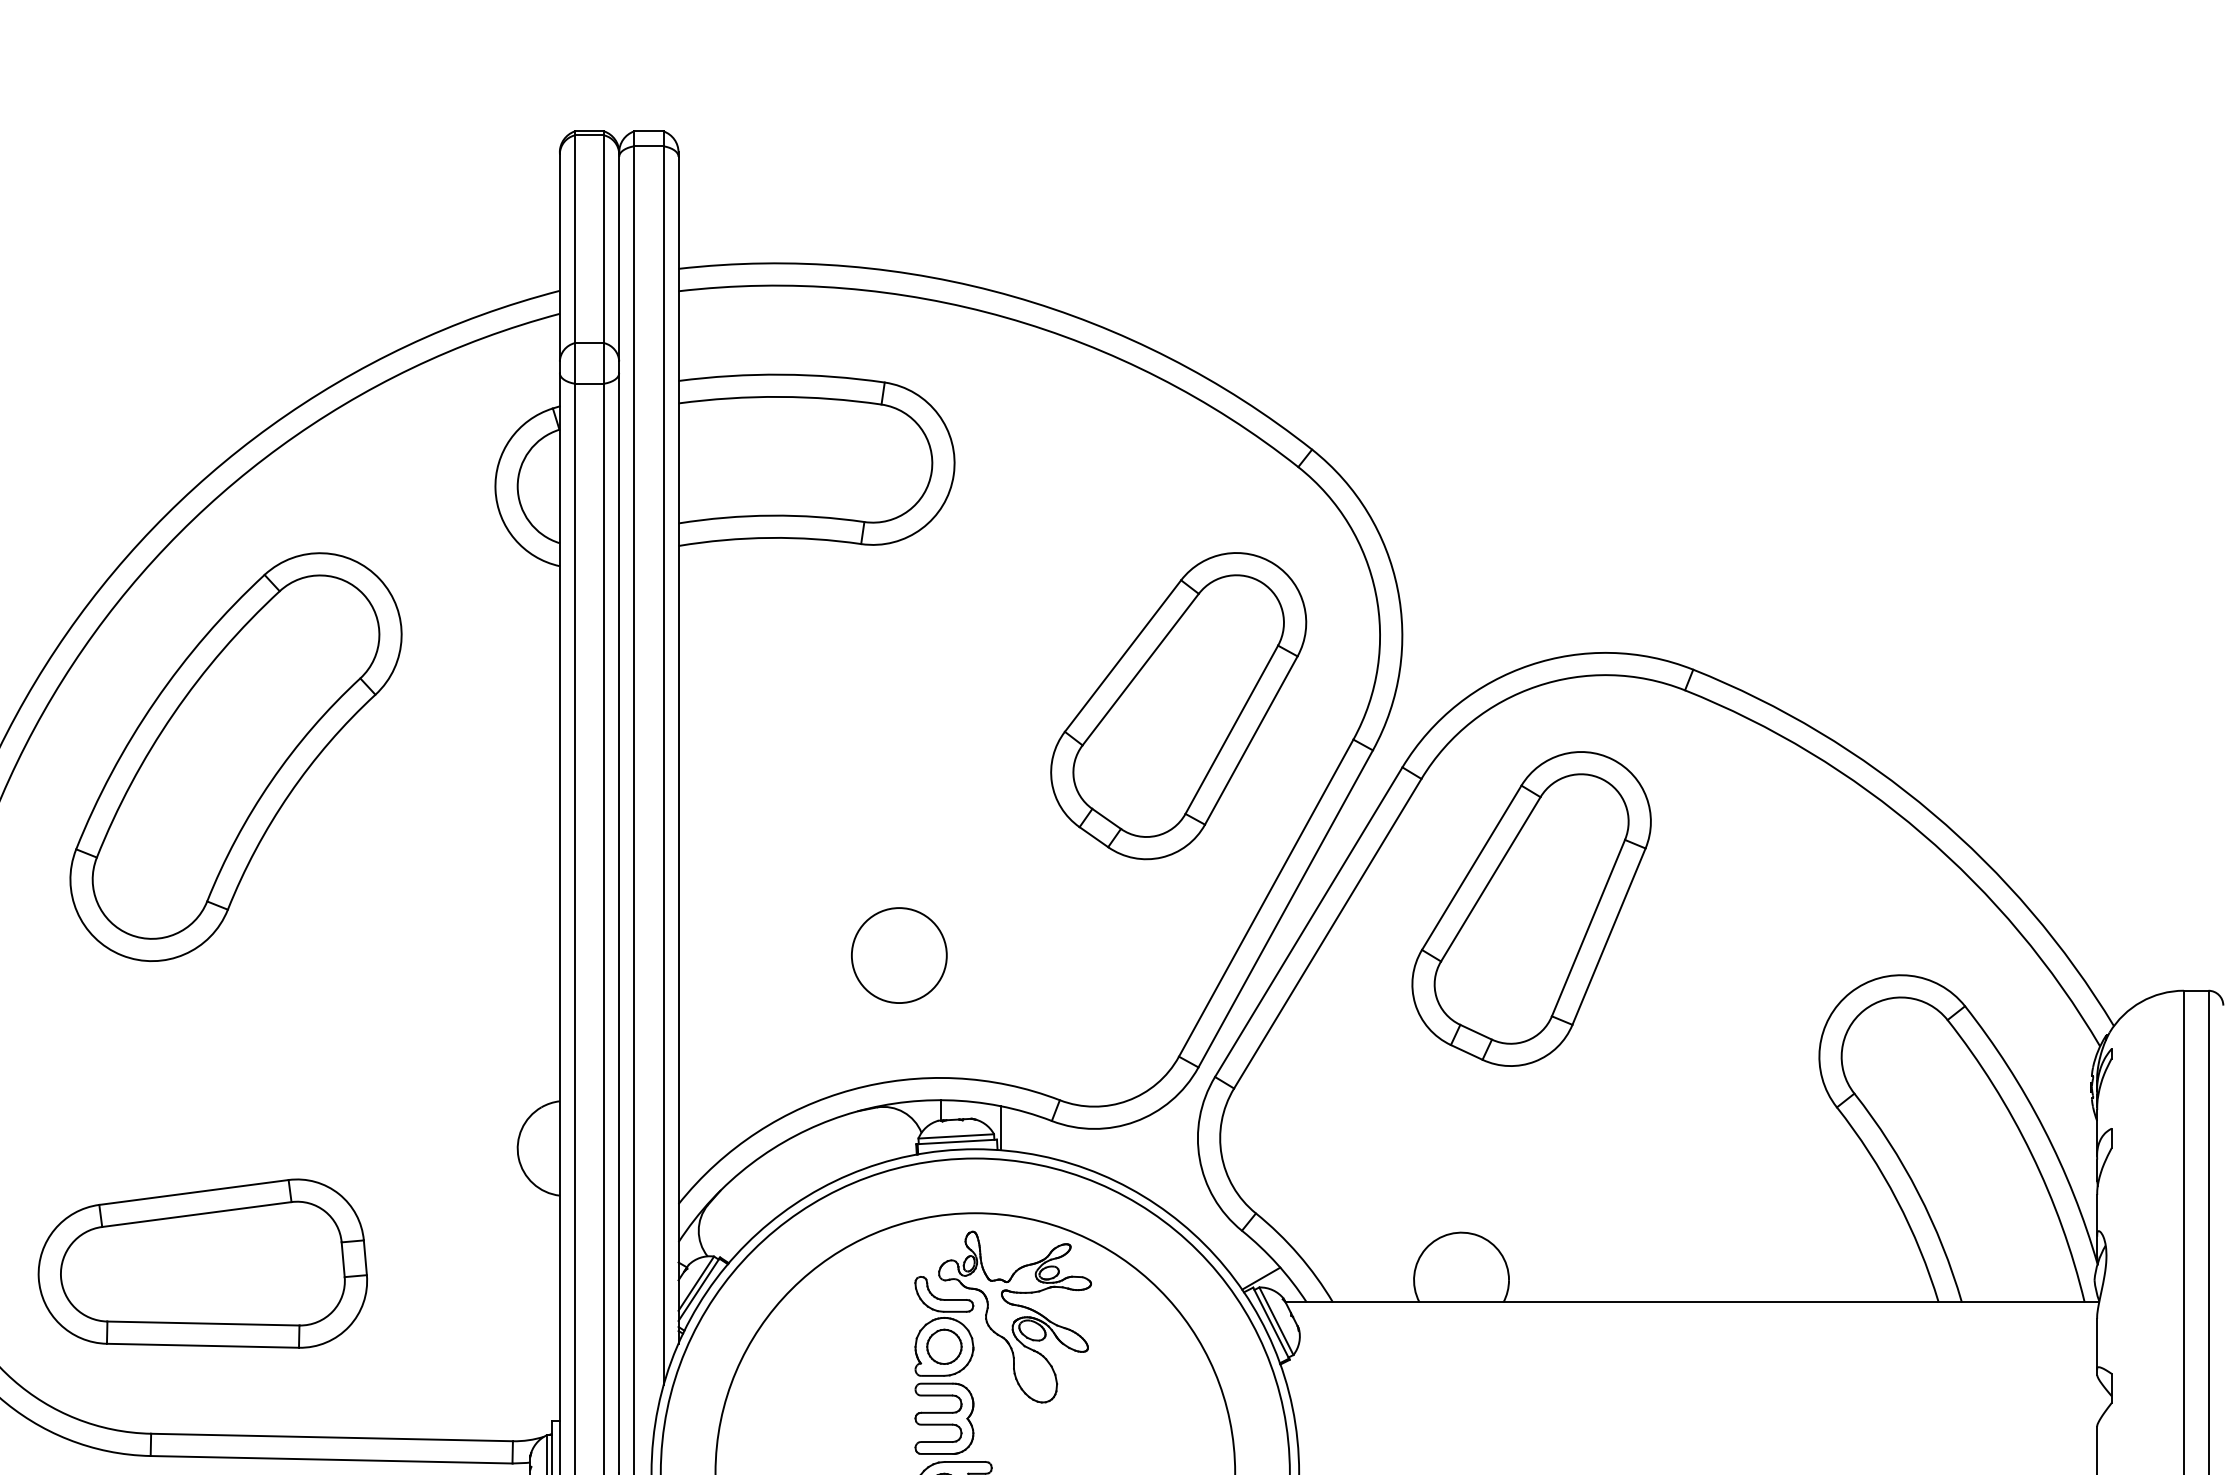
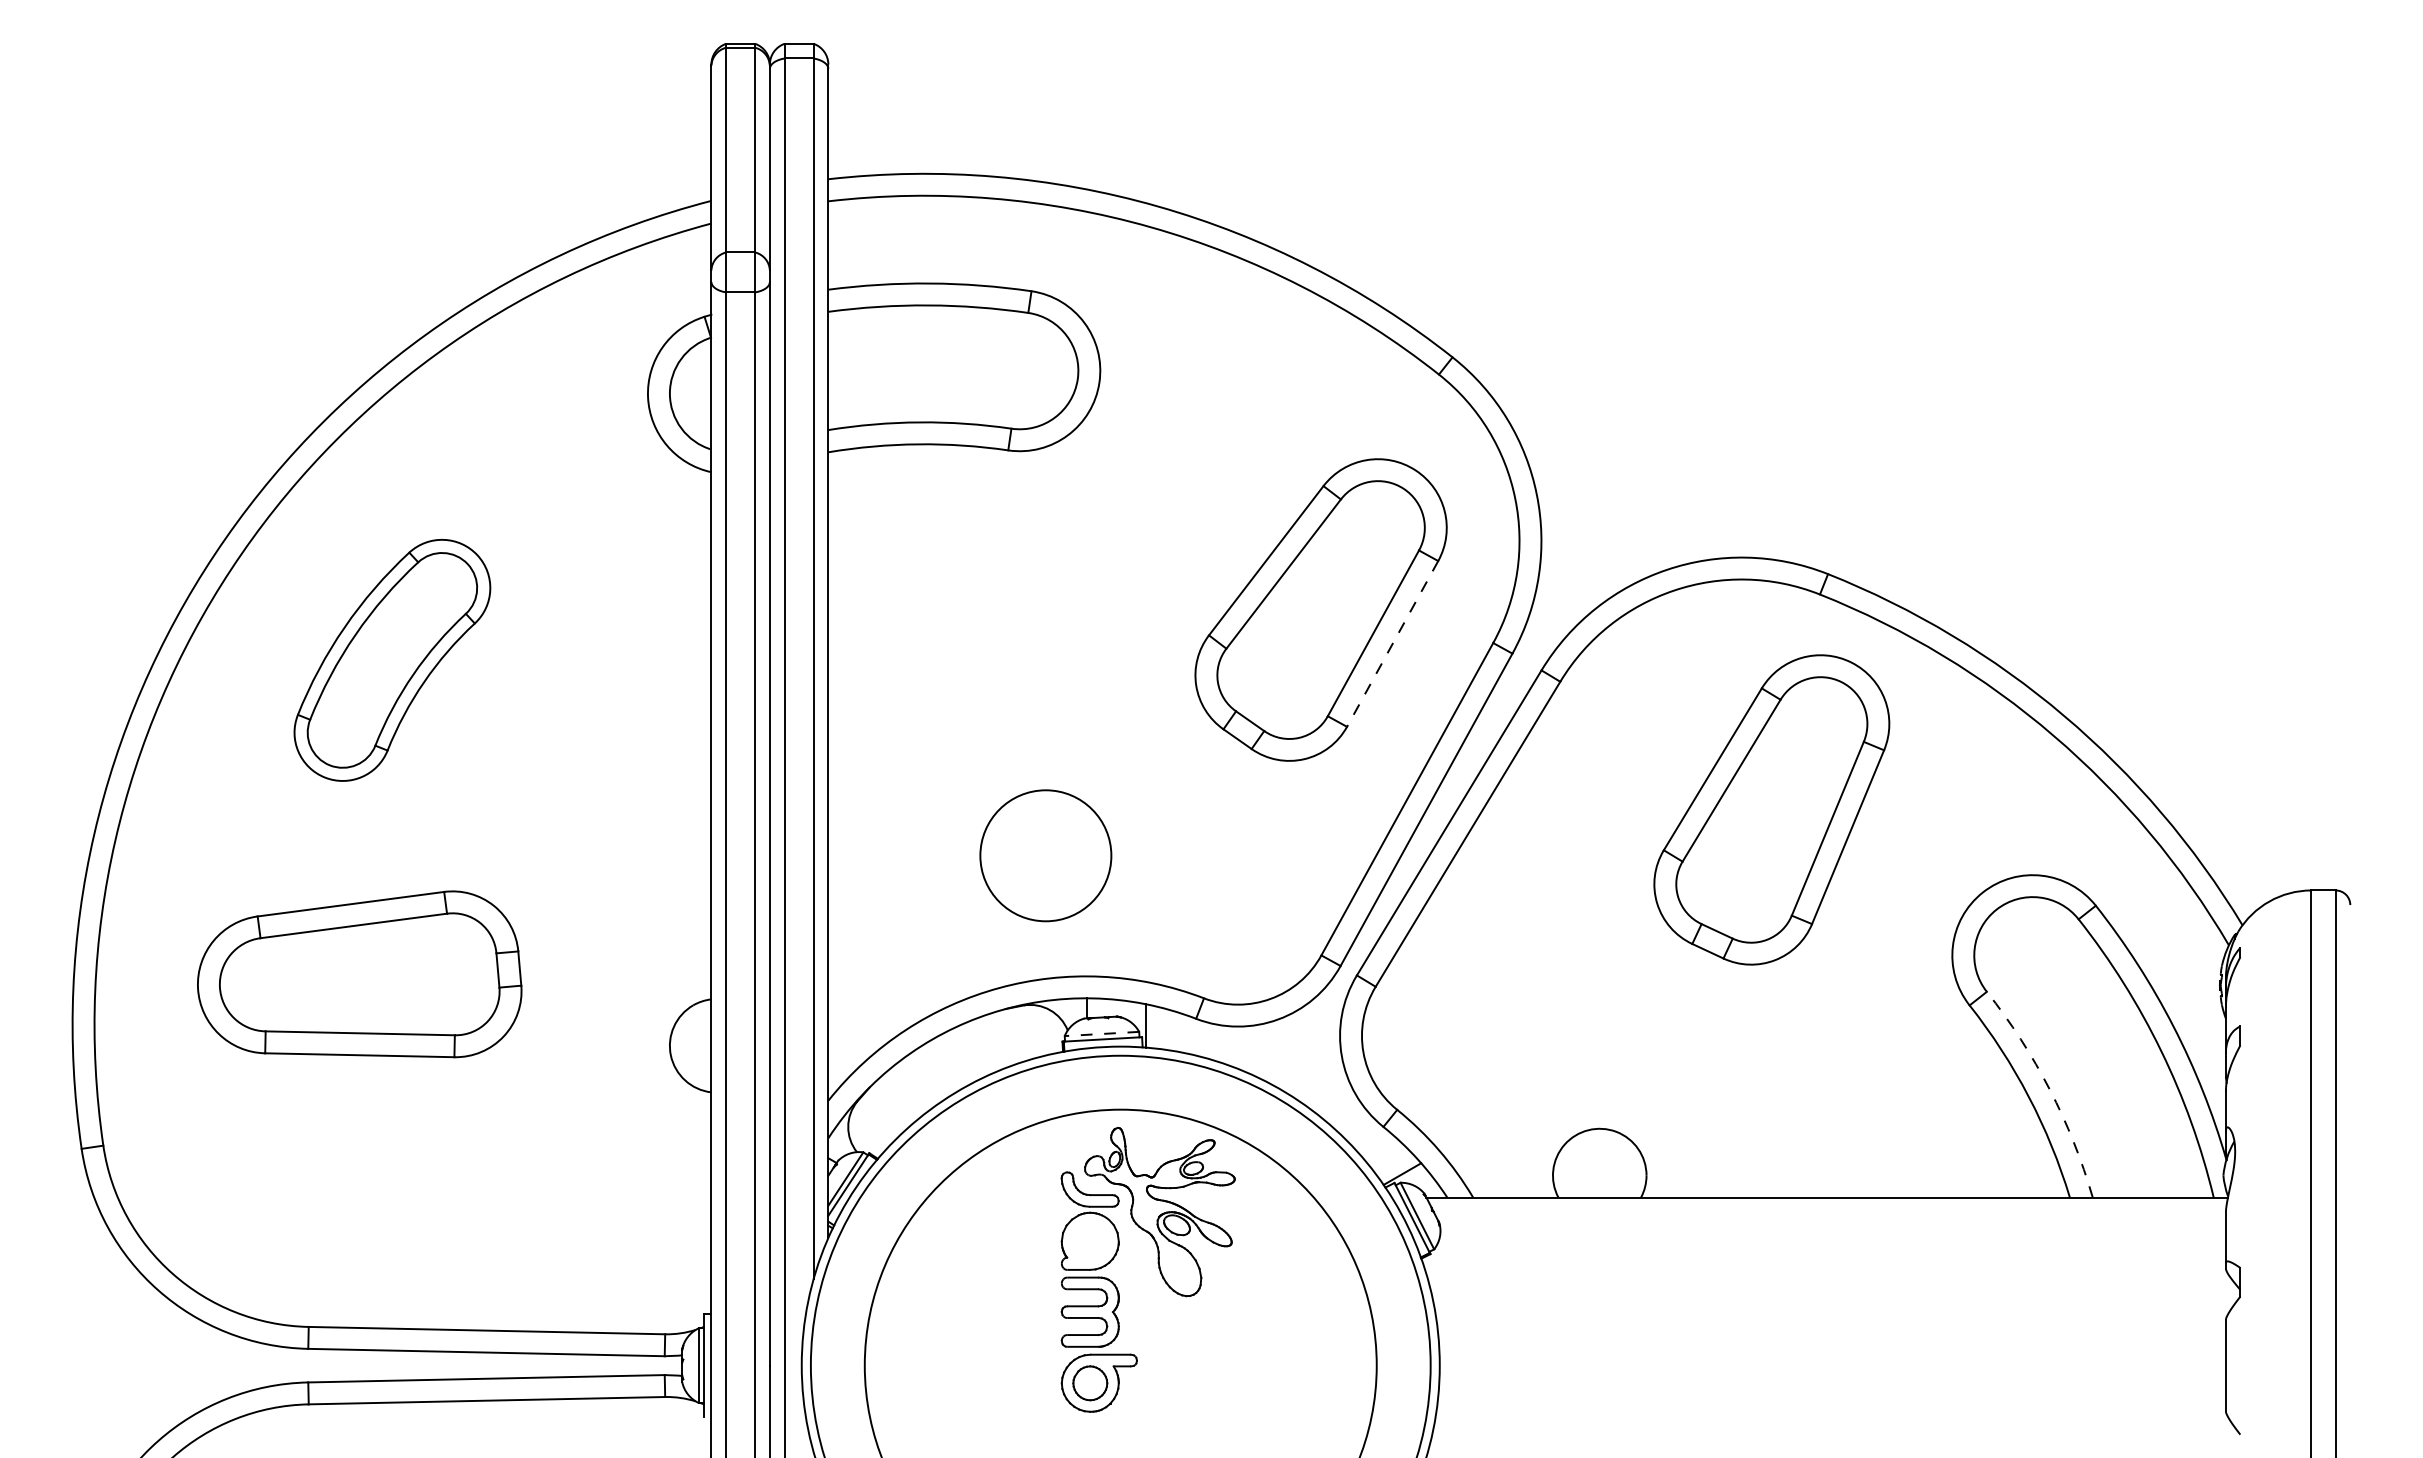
line: (1251, 740) -> (1392, 643), solid -> dashed
part: (236, 757) -> (392, 660), size x0.6
part: (1531, 908) -> (1771, 809), moved
circle: (898, 955) -> (1045, 855), size x1.4
line: (955, 1136) -> (1101, 1034), solid -> dashed
arc: (1918, 1192) -> (2049, 1089), solid -> dashed
part: (202, 1263) -> (359, 974), moved
part: (944, 1347) -> (1090, 1241), removed

